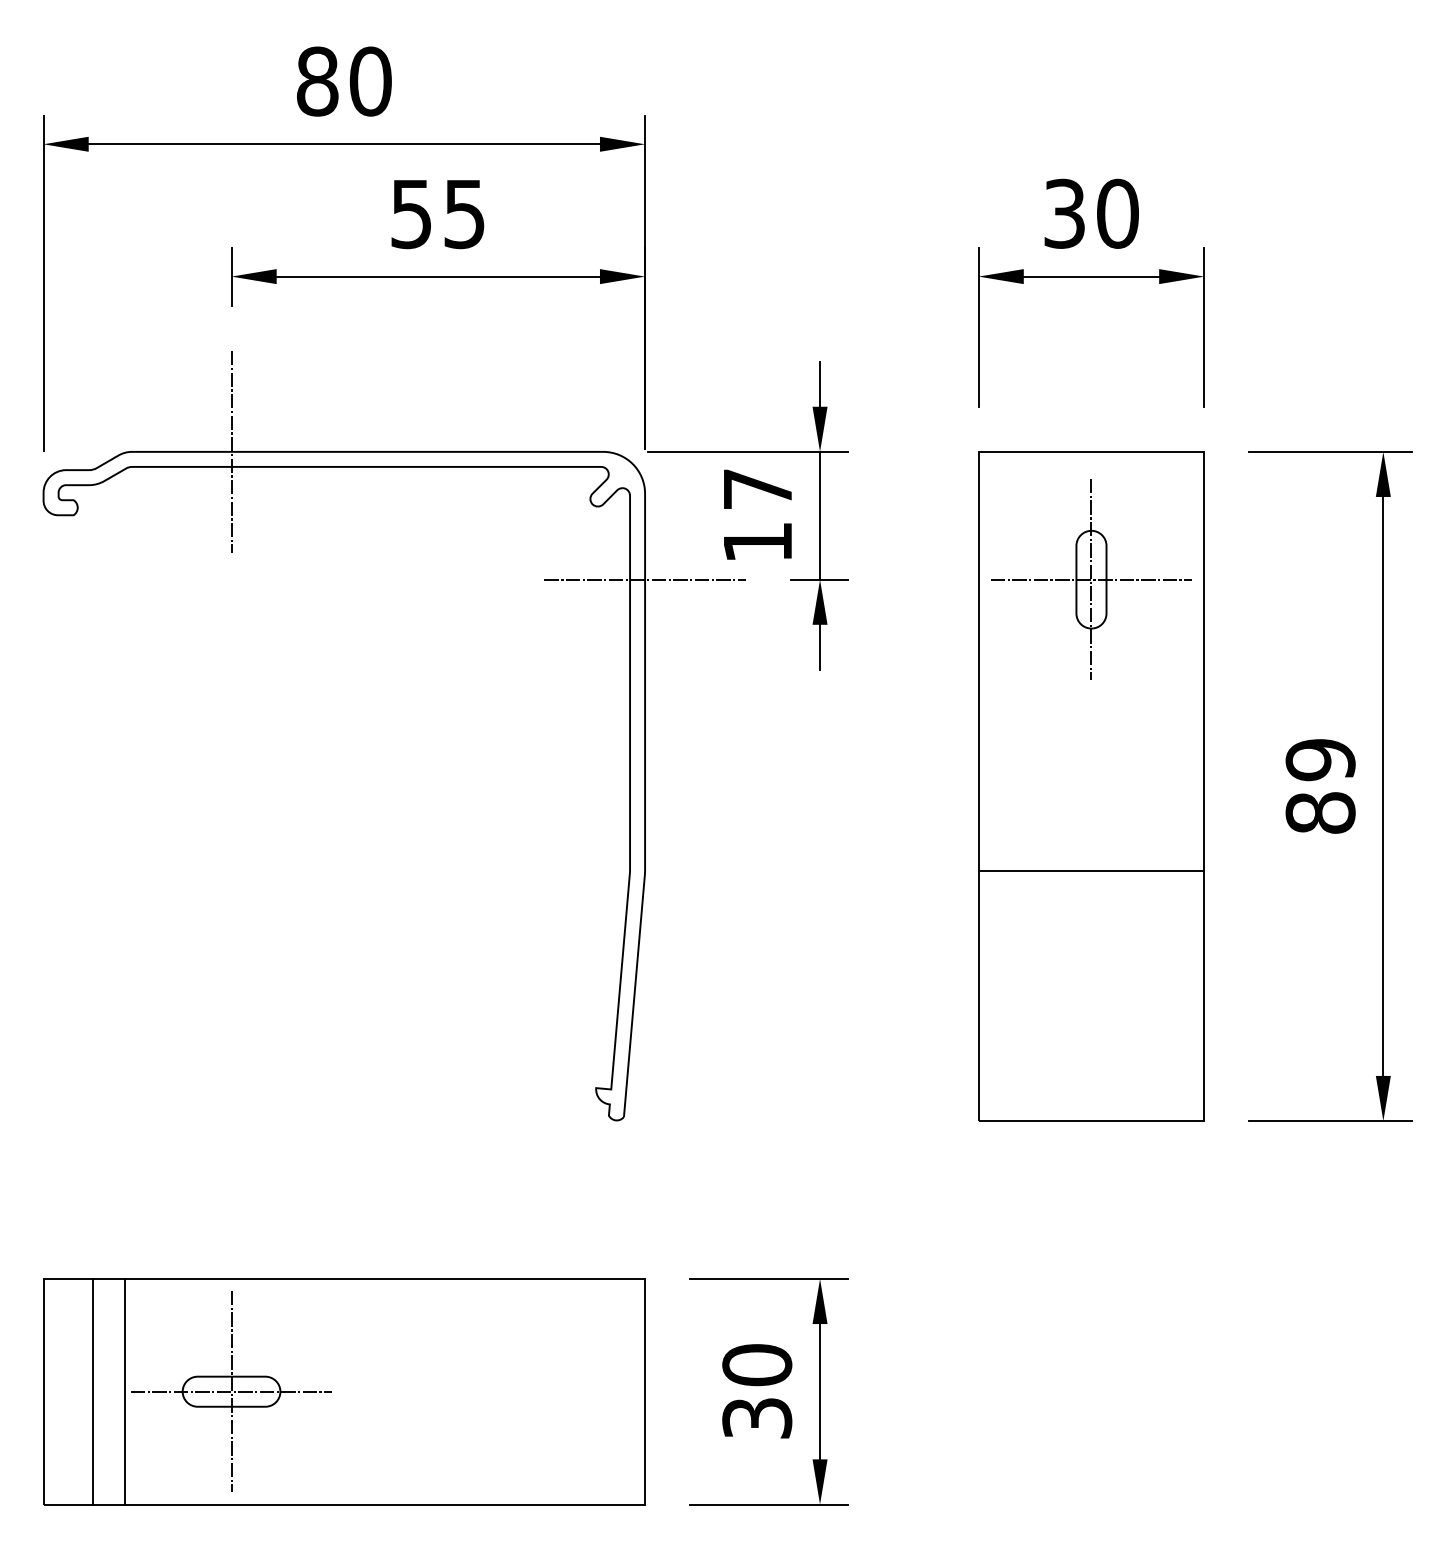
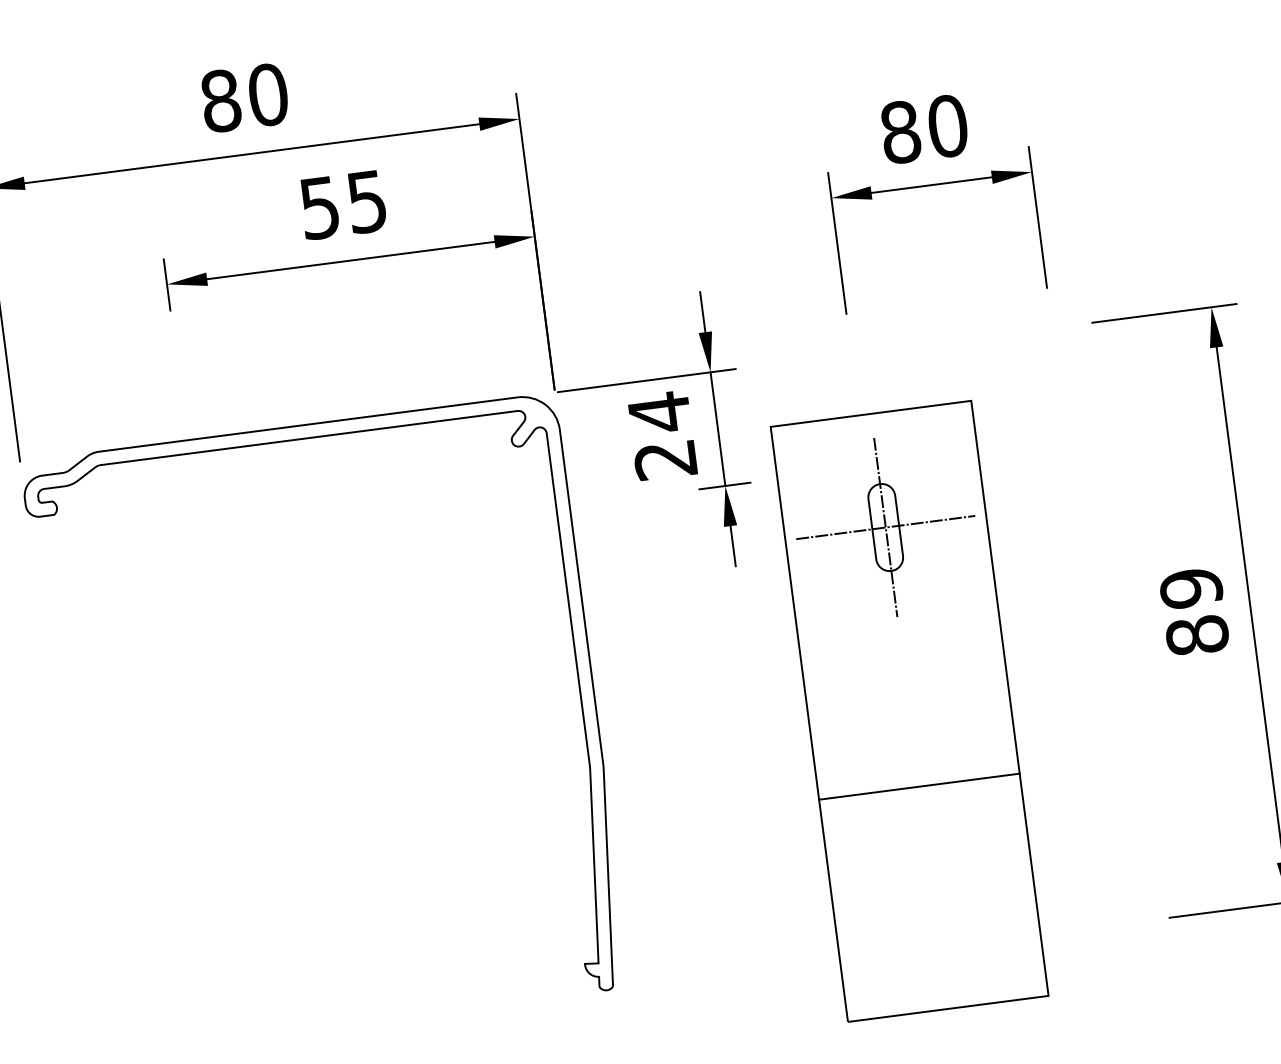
text: (1064, 213) -> (900, 132), 30 -> 80
line: (231, 451) -> (187, 439), removed
text: (756, 514) -> (661, 435), 17 -> 24
line: (644, 579) -> (569, 506), removed
part: (1091, 786) -> (909, 711), moved

